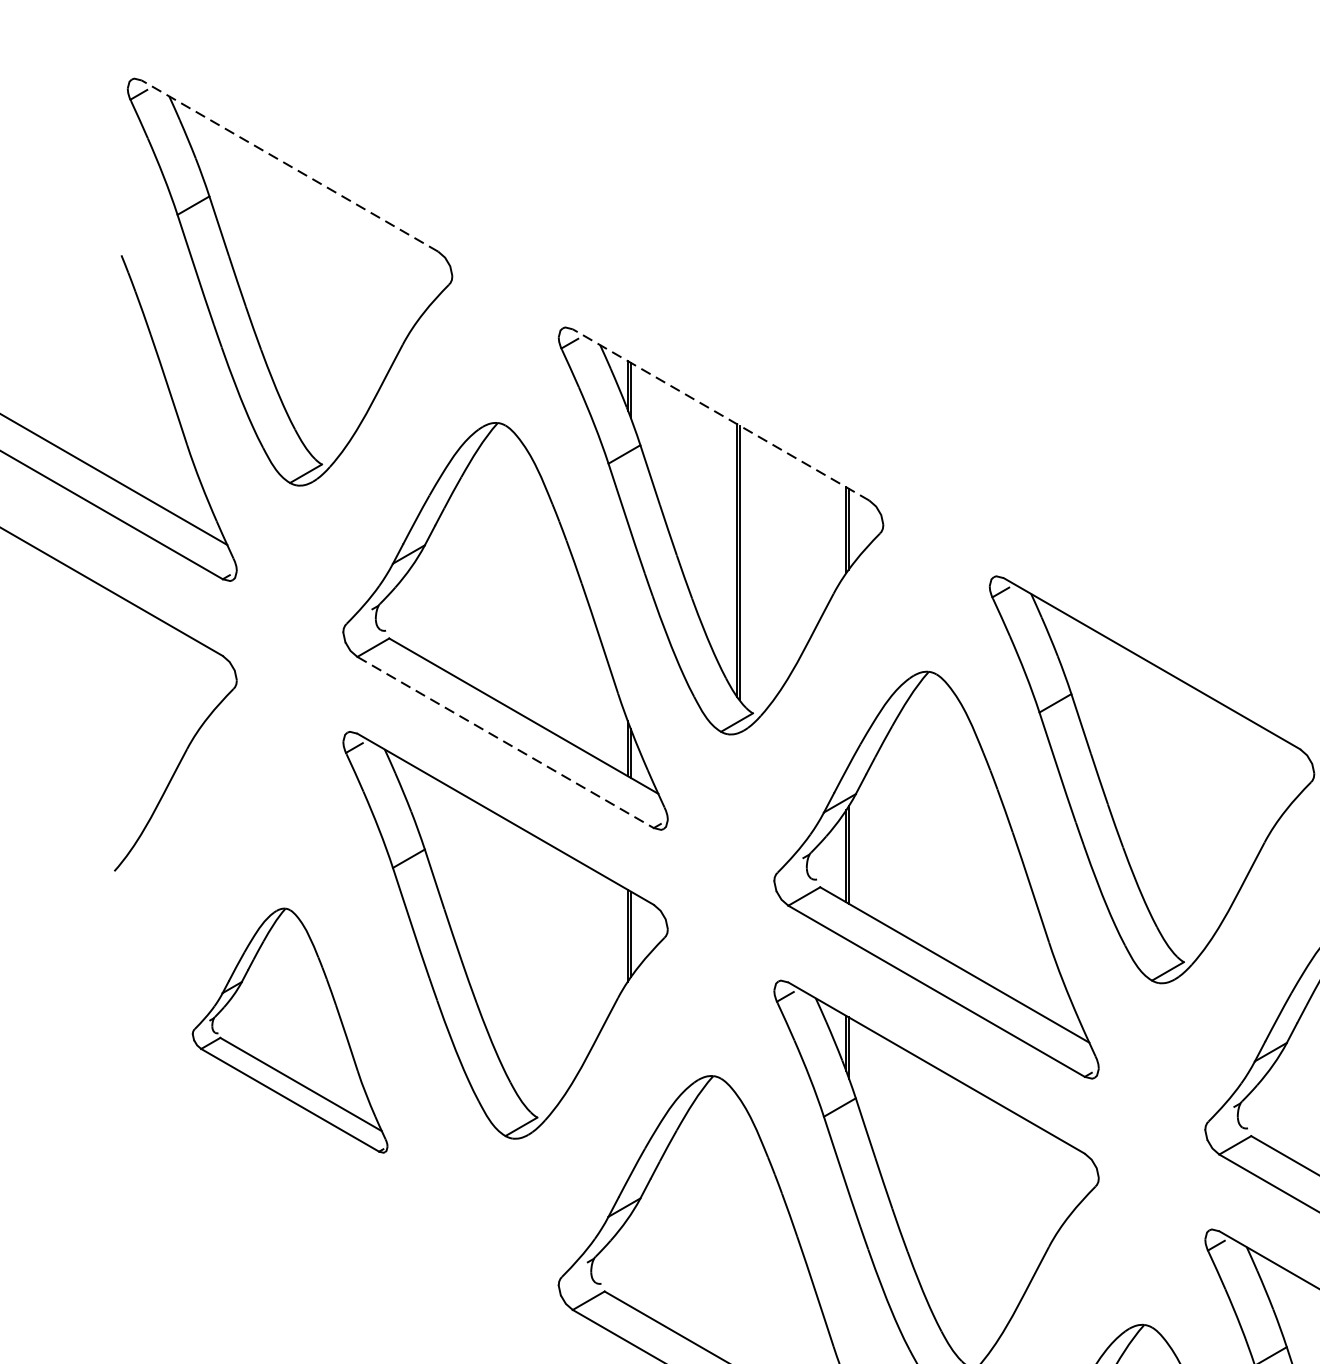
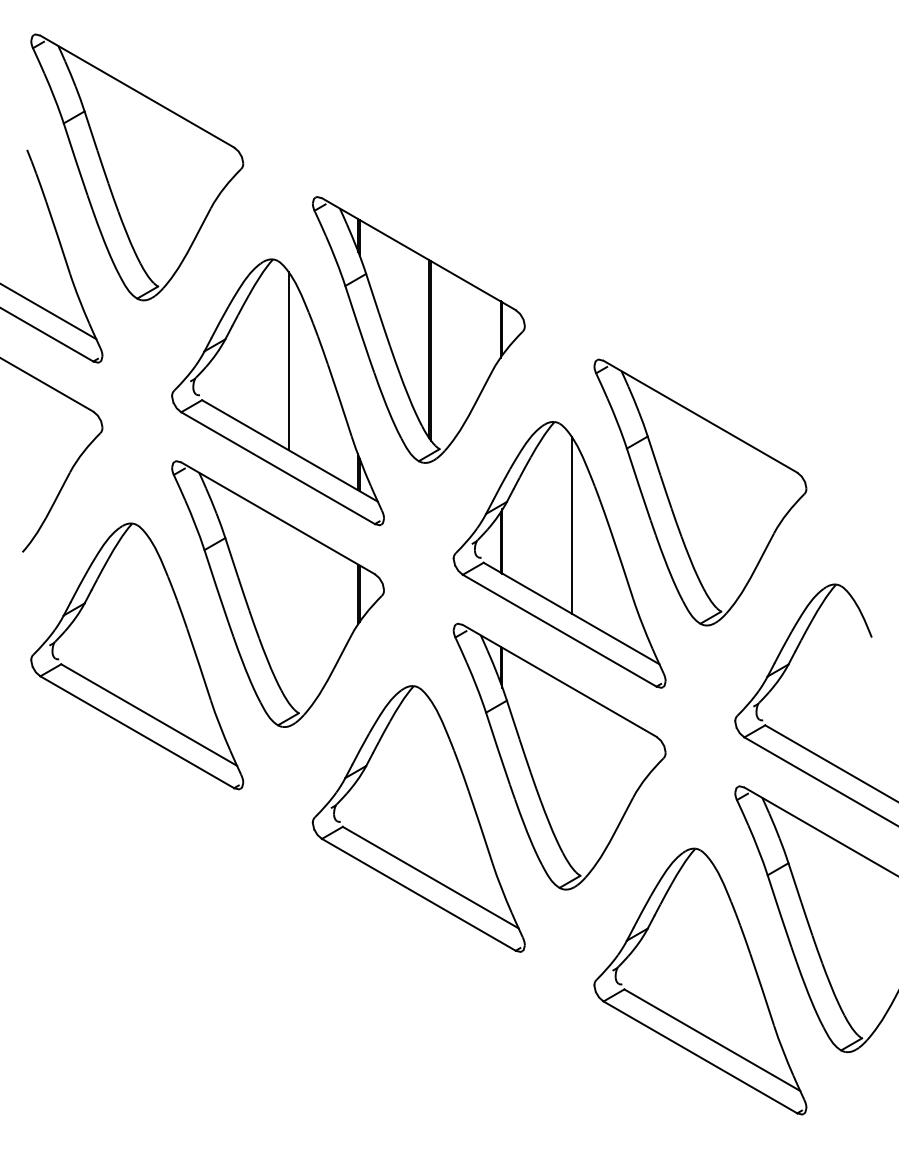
line: (290, 165) -> (137, 91), dashed -> solid
line: (720, 415) -> (418, 254), dashed -> solid
line: (521, 579) -> (288, 361), added
line: (506, 742) -> (278, 468), dashed -> solid
line: (954, 830) -> (571, 525), added
part: (290, 1030) -> (137, 656), size x1.67

